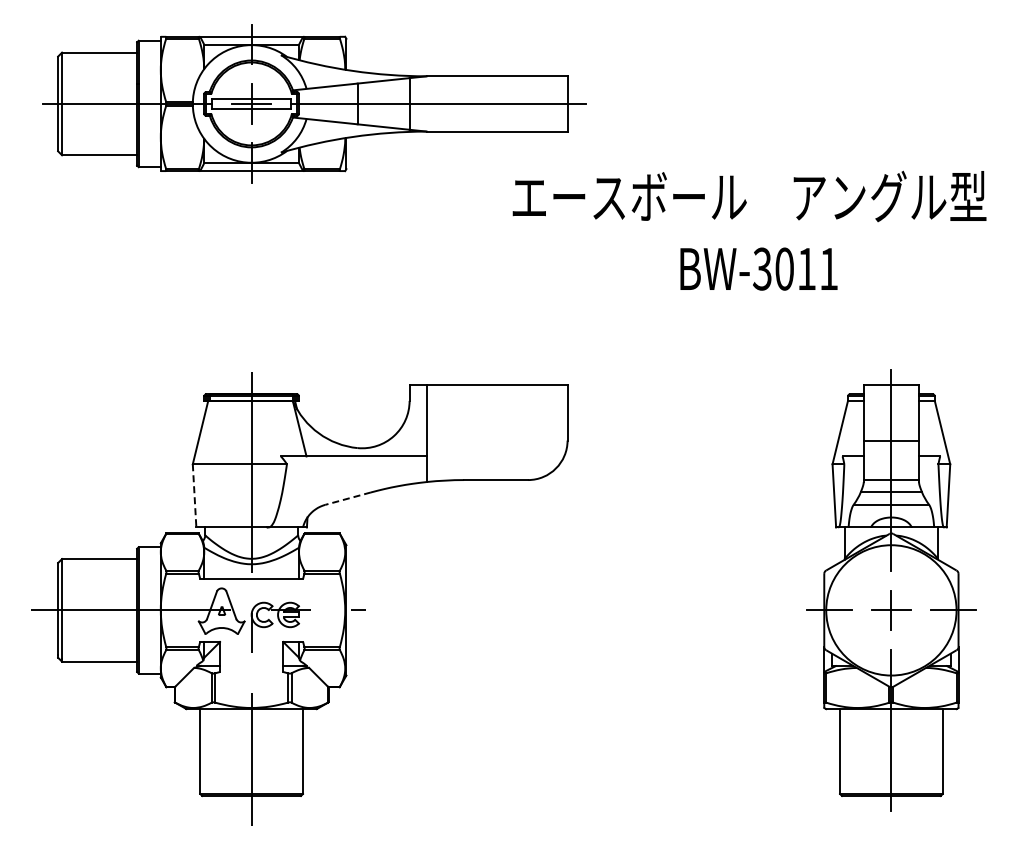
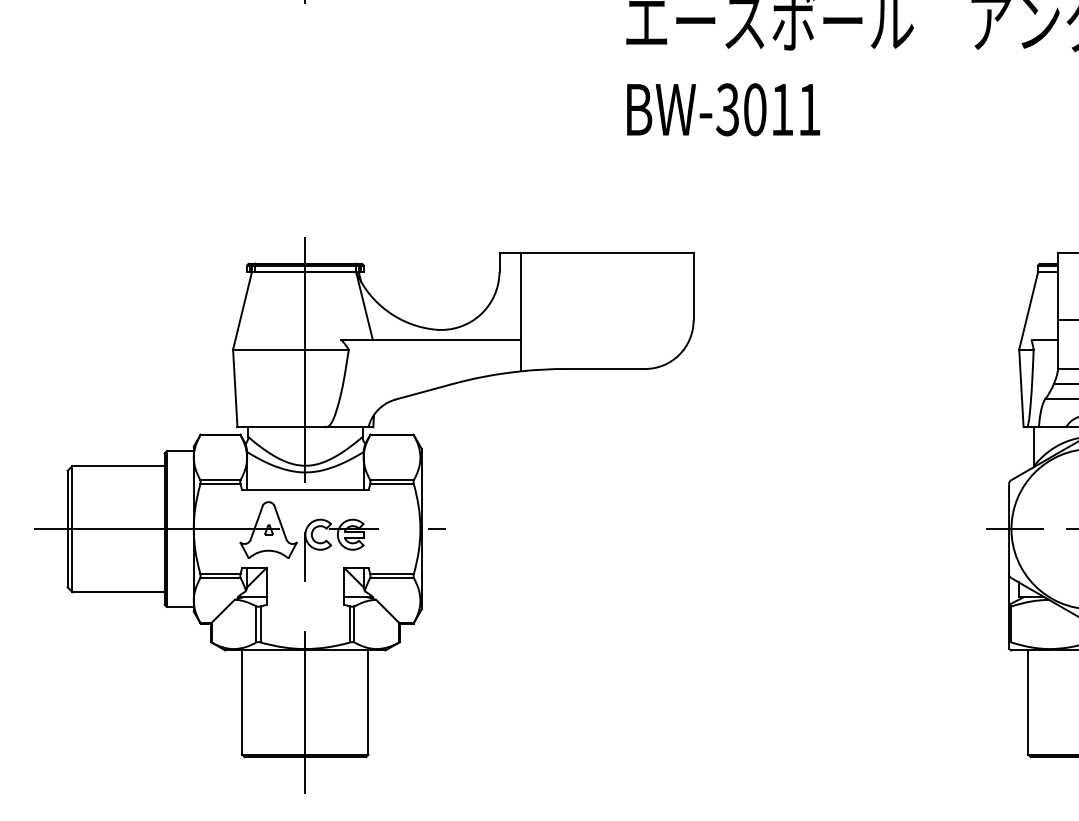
text: (758, 268) -> (723, 109), moved
line: (194, 495) -> (235, 387), dashed -> solid
line: (348, 498) -> (424, 391), dashed -> solid

